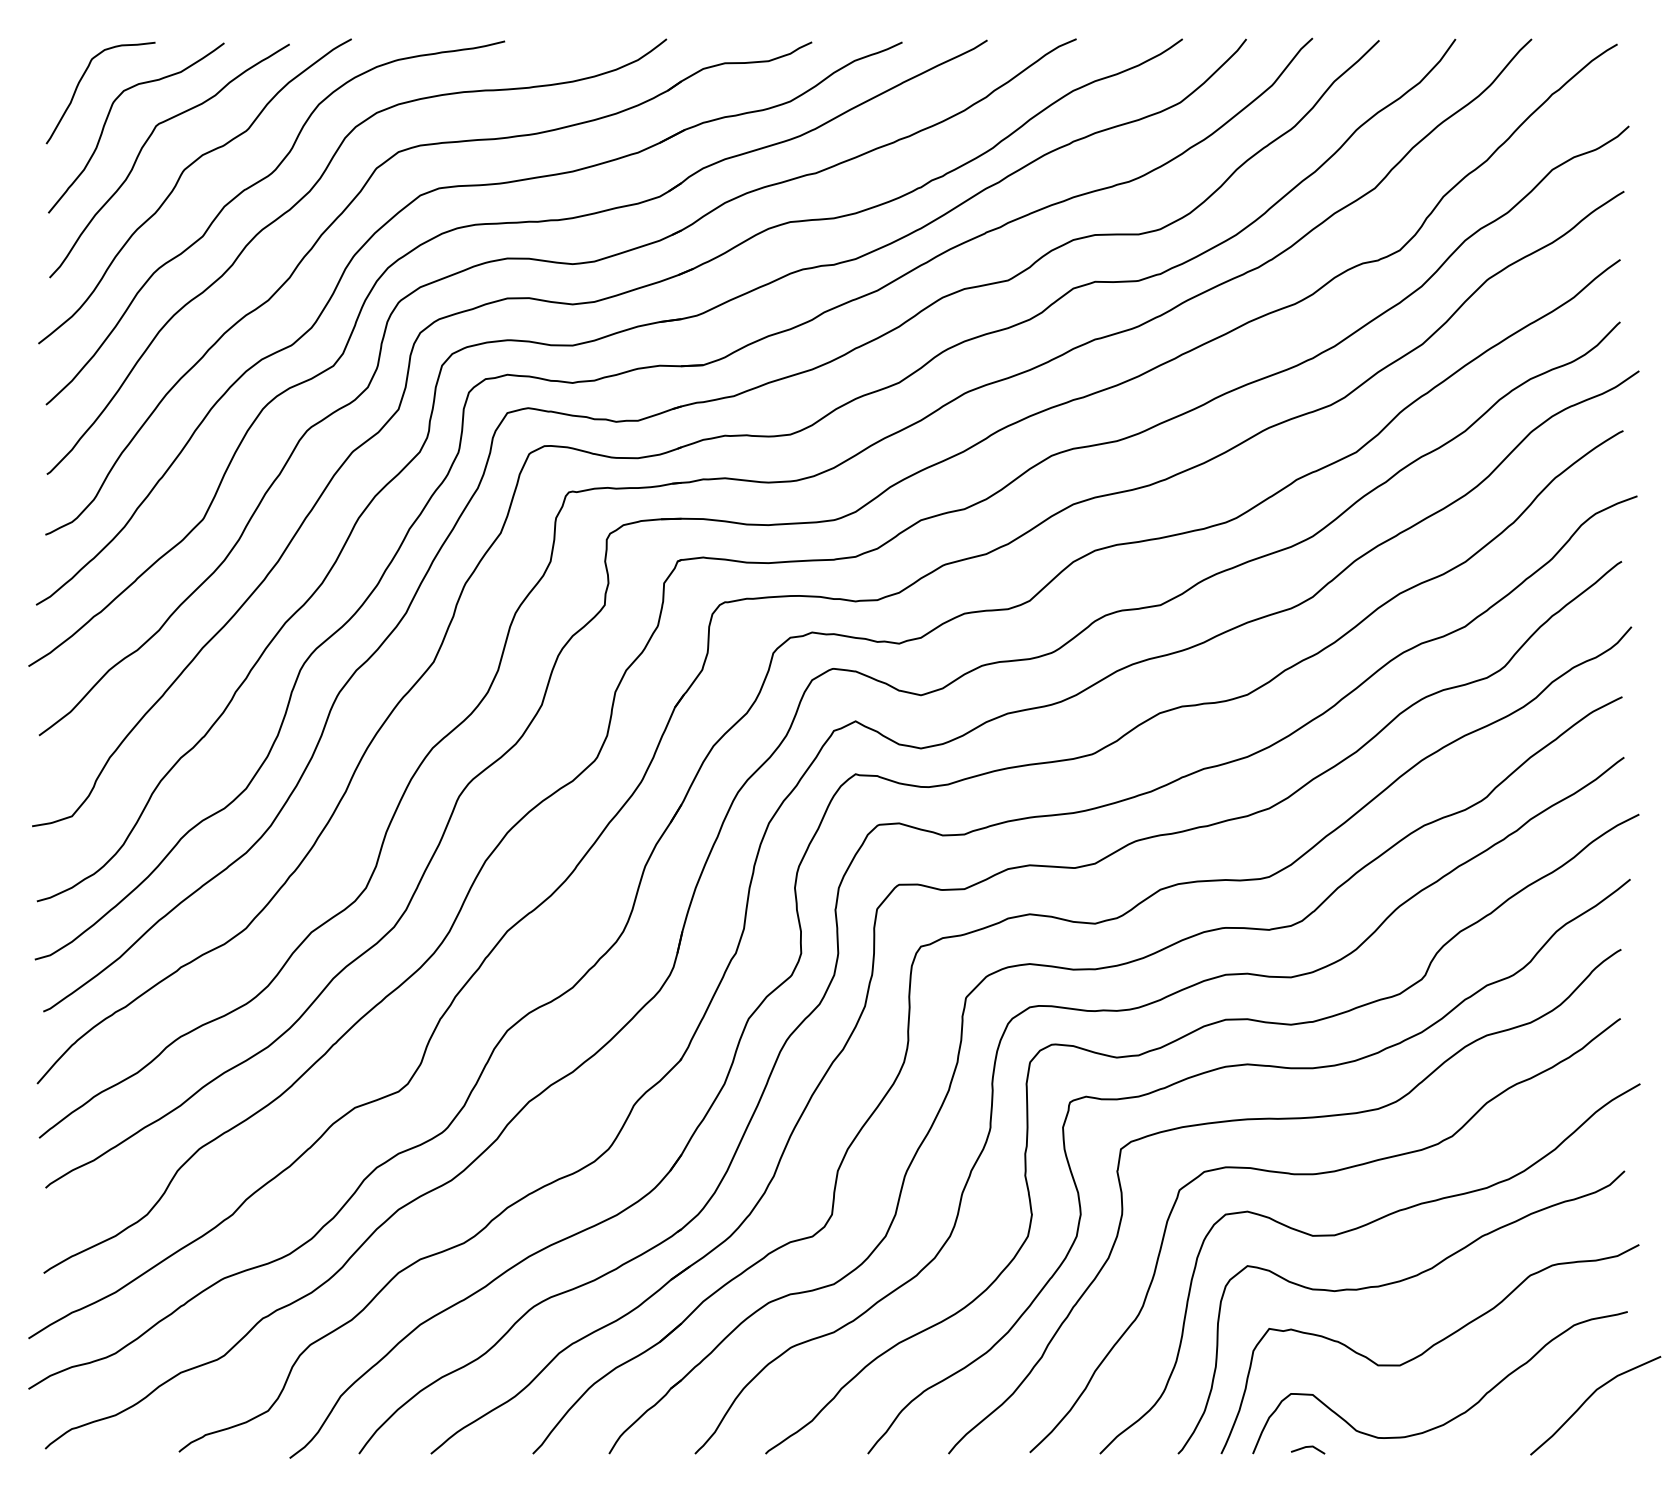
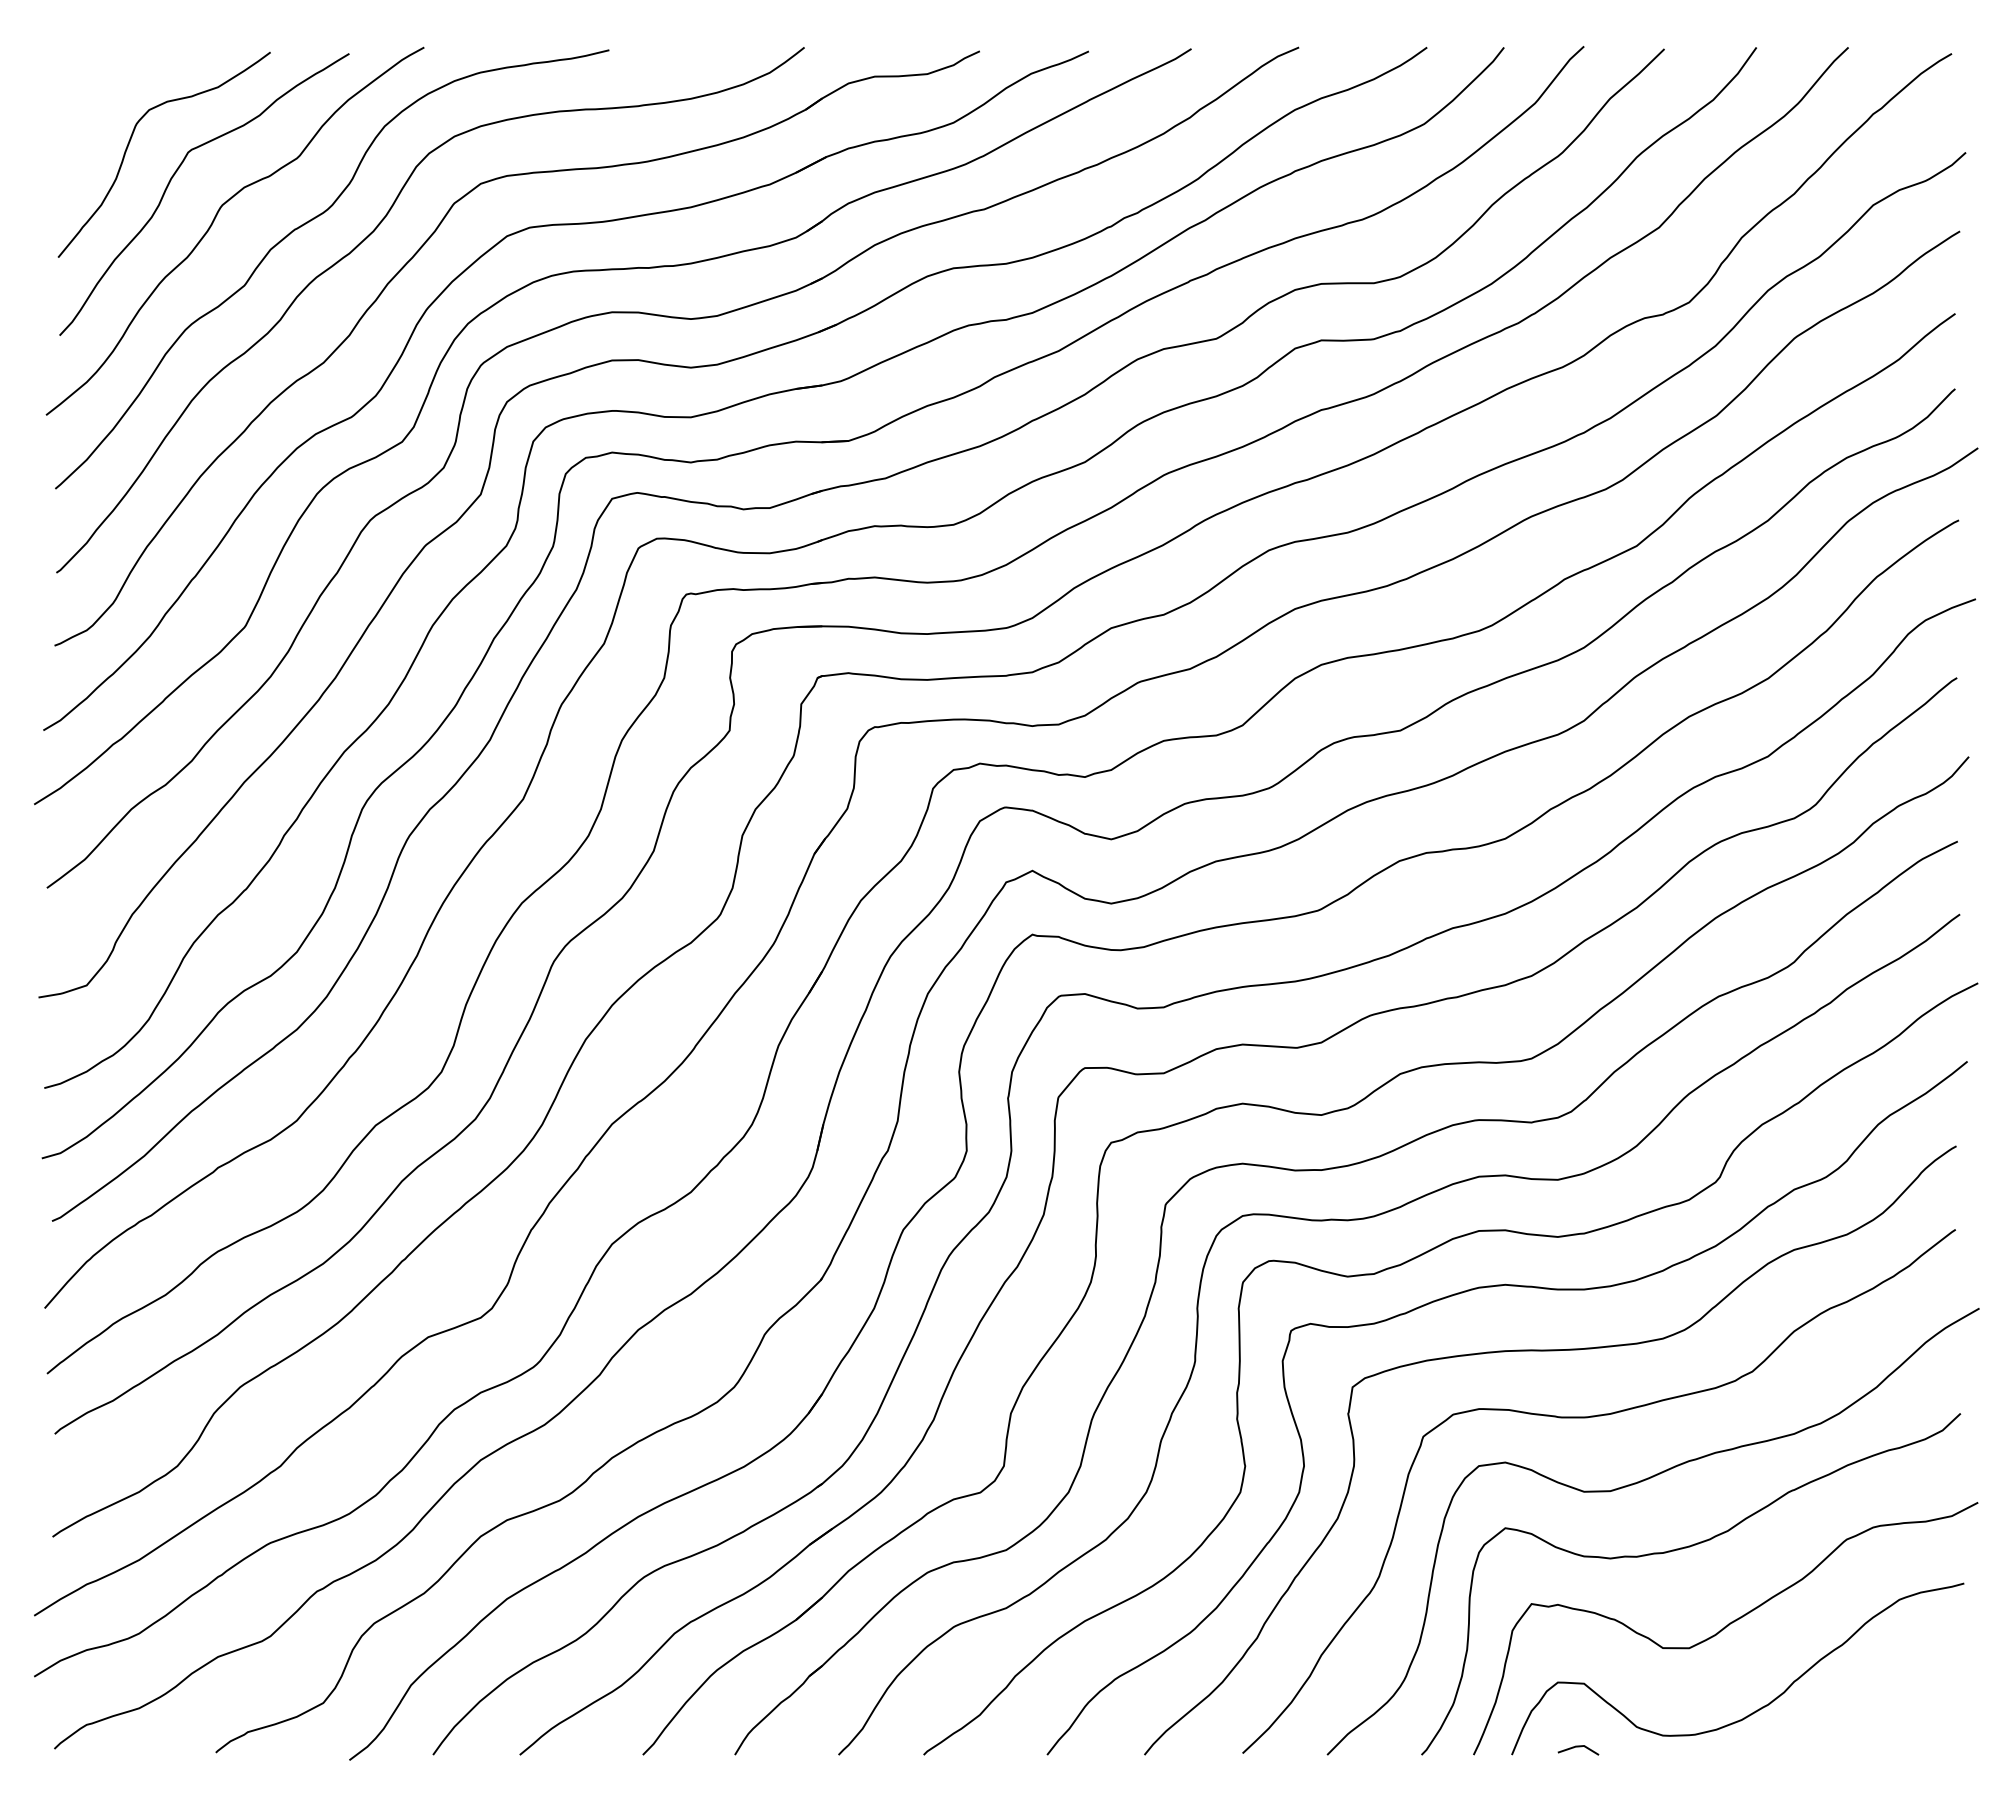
curve: (80, 81) -> (97, 98), removed
curve: (1589, 1398) -> (1917, 1688), removed

